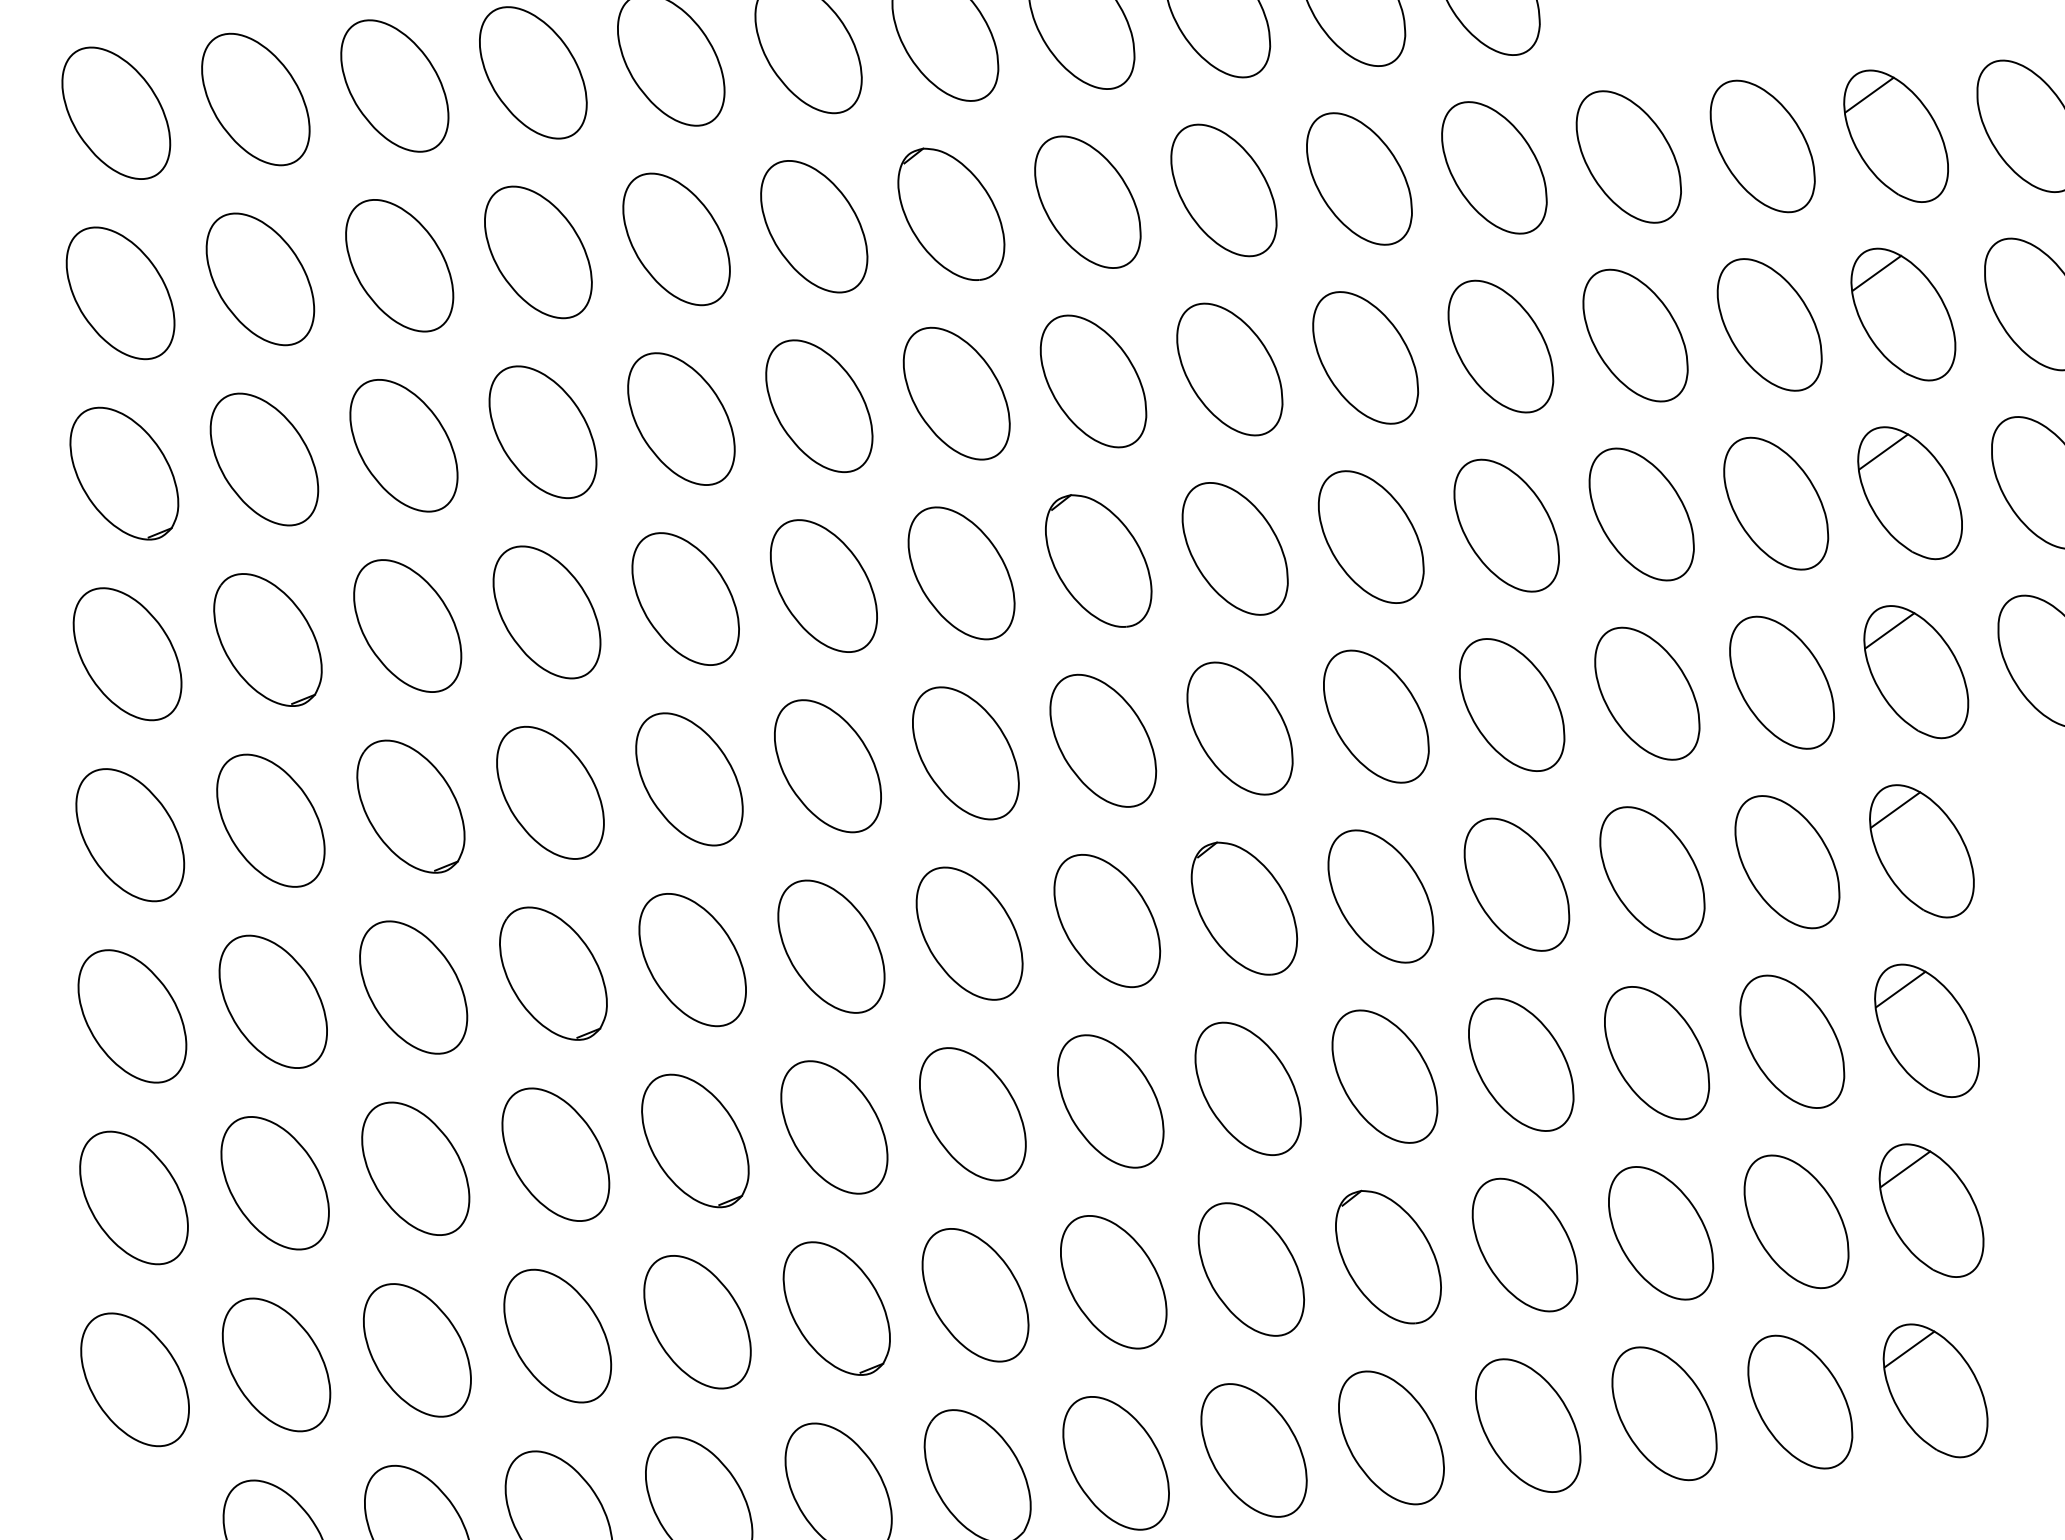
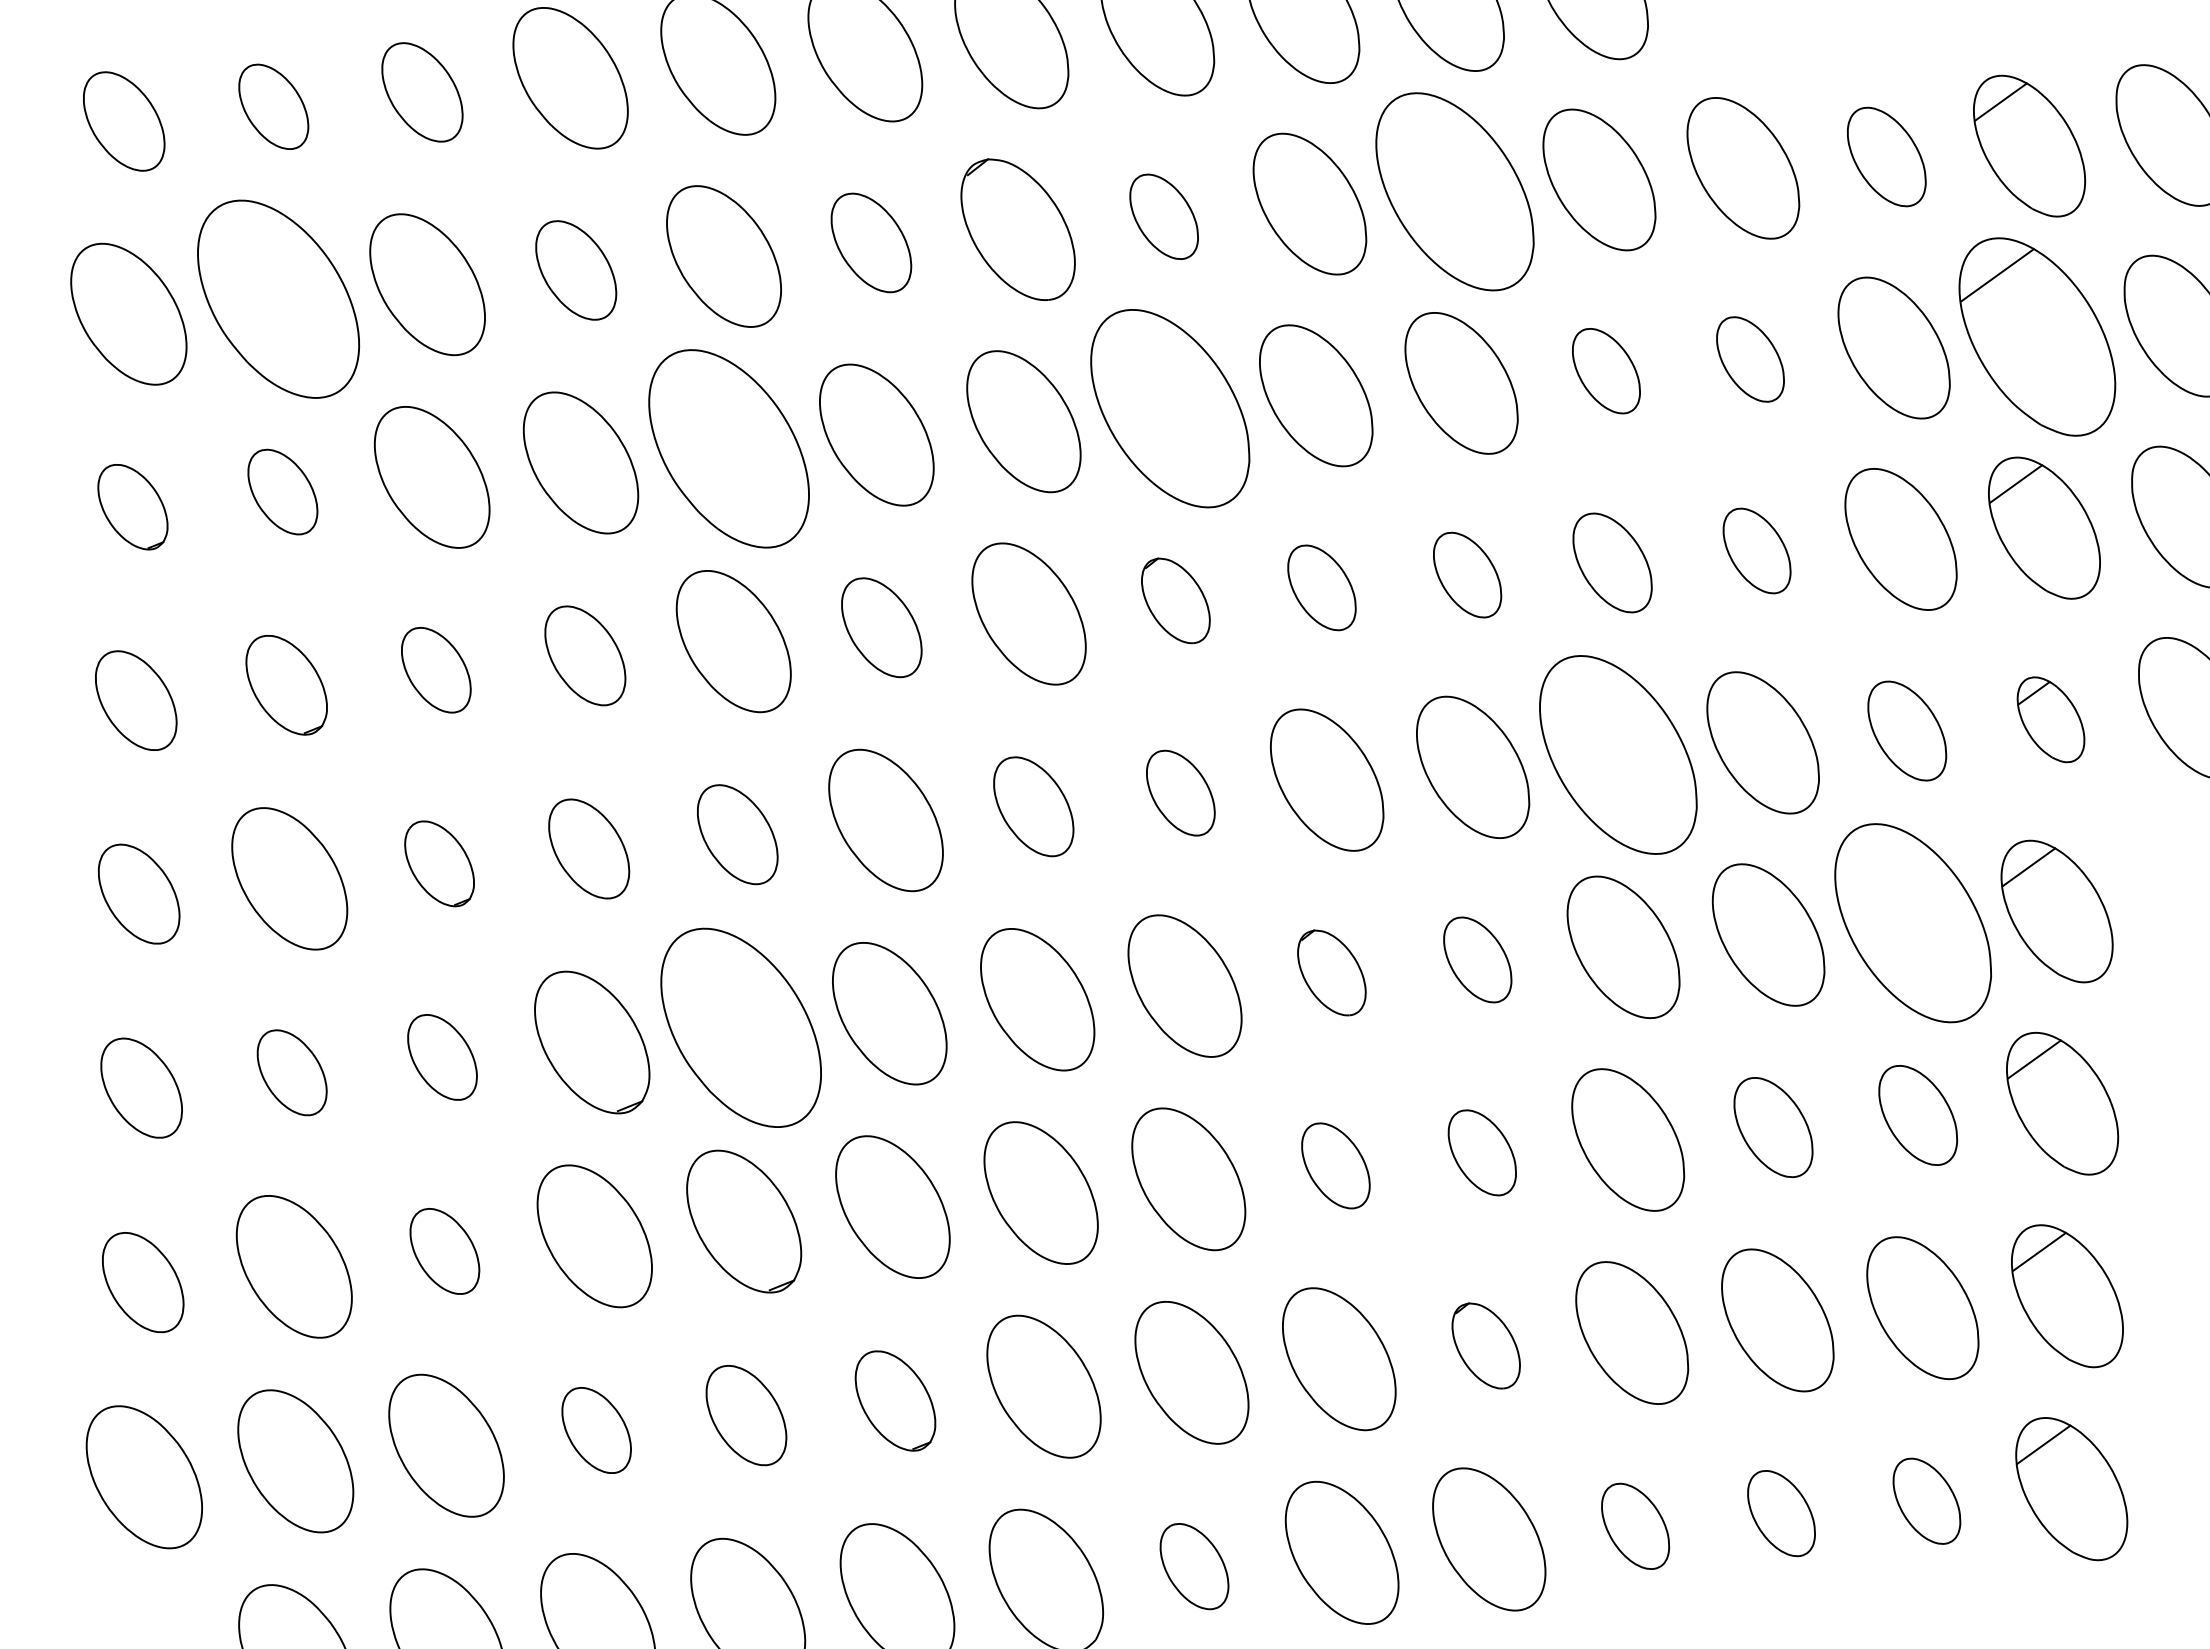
part: (394, 86) -> (422, 92), size x0.7
part: (255, 99) -> (273, 106), size x0.6
part: (115, 113) -> (123, 121), size x0.7
part: (1762, 145) -> (1886, 156), size x0.7
part: (1359, 178) -> (1454, 191), size x1.4
part: (1087, 202) -> (1163, 216), size x0.6
part: (814, 226) -> (871, 242), size x0.7
part: (538, 252) -> (576, 270), size x0.7
part: (260, 279) -> (278, 299), size x1.4
part: (1902, 314) -> (2036, 336), size x1.4
part: (1635, 335) -> (1750, 359), size x0.6
part: (1501, 345) -> (1606, 370), size x0.6
part: (1093, 381) -> (1170, 408), size x1.4
part: (681, 418) -> (729, 448), size x1.4
part: (264, 458) -> (282, 491), size x0.6
part: (123, 472) -> (132, 506), size x0.6
part: (1641, 514) -> (1756, 550), size x0.6
part: (1506, 525) -> (1612, 562), size x0.7
part: (1371, 536) -> (1467, 574), size x0.6
part: (1234, 548) -> (1321, 587), size x0.6
part: (1098, 560) -> (1175, 600), size x0.6
part: (823, 585) -> (881, 627), size x0.7
part: (547, 612) -> (585, 655), size x0.7
part: (407, 625) -> (436, 669), size x0.6
part: (267, 639) -> (286, 684), size x0.7
part: (126, 654) -> (135, 700), size x0.7
part: (1915, 671) -> (2050, 719), size x0.6
part: (1781, 682) -> (1906, 730), size x0.7
part: (1512, 704) -> (1618, 754), size x1.4
part: (1103, 740) -> (1180, 792), size x0.6
part: (965, 753) -> (1033, 806), size x0.7
part: (689, 779) -> (737, 834), size x0.7
part: (550, 792) -> (589, 848), size x0.7
part: (410, 806) -> (439, 863), size x0.6
part: (129, 834) -> (138, 893), size x0.7
part: (1786, 861) -> (1912, 922), size x1.4
part: (1380, 896) -> (1477, 959), size x0.6
part: (1244, 908) -> (1331, 972), size x0.6
part: (692, 959) -> (741, 1027), size x1.4
part: (413, 987) -> (442, 1057), size x0.6
part: (272, 1001) -> (291, 1072), size x0.6
part: (132, 1015) -> (141, 1087), size x0.7
part: (1791, 1041) -> (1917, 1115), size x0.7
part: (1657, 1053) -> (1773, 1127), size x0.7
part: (1385, 1076) -> (1482, 1152), size x0.6
part: (1247, 1088) -> (1335, 1165), size x0.6
part: (415, 1168) -> (444, 1251), size x0.6
part: (133, 1197) -> (142, 1282), size x0.7
part: (1388, 1256) -> (1486, 1345), size x0.6
part: (836, 1308) -> (895, 1400), size x0.7
part: (697, 1322) -> (746, 1415), size x0.7
part: (557, 1336) -> (596, 1430), size x0.6
part: (1799, 1402) -> (1926, 1501), size x0.6
part: (1664, 1413) -> (1781, 1513), size x0.6
part: (1528, 1425) -> (1635, 1526), size x0.6
part: (1116, 1463) -> (1194, 1566), size x0.6

